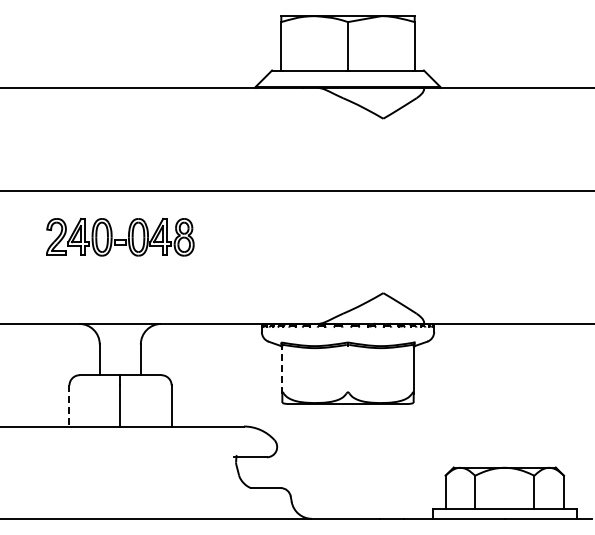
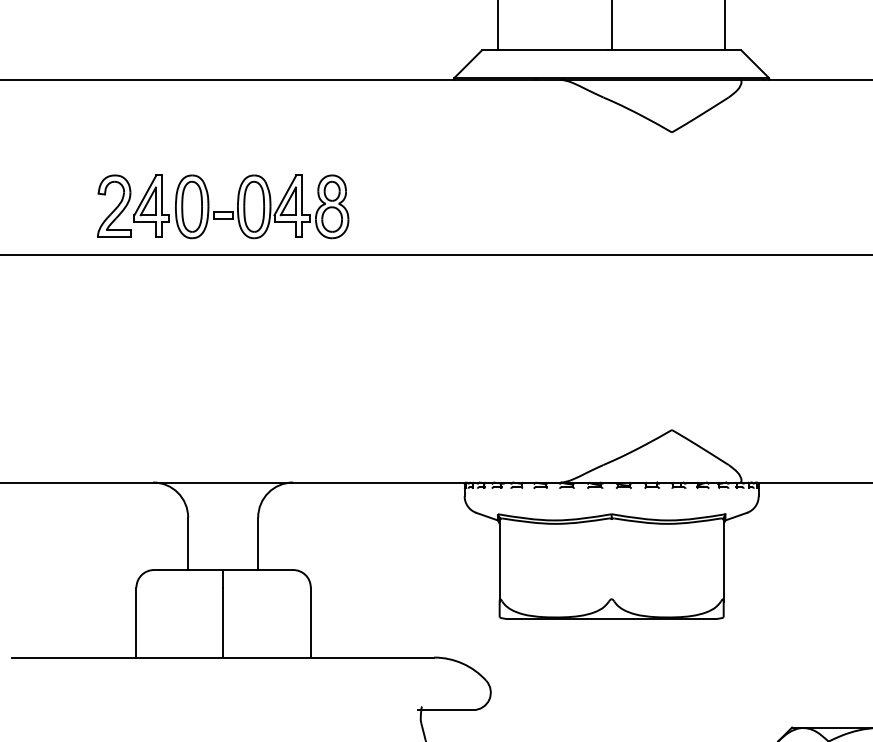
part: (120, 236) -> (223, 205), moved
line: (282, 368) -> (499, 558), dashed -> solid
line: (69, 405) -> (136, 621), dashed -> solid

